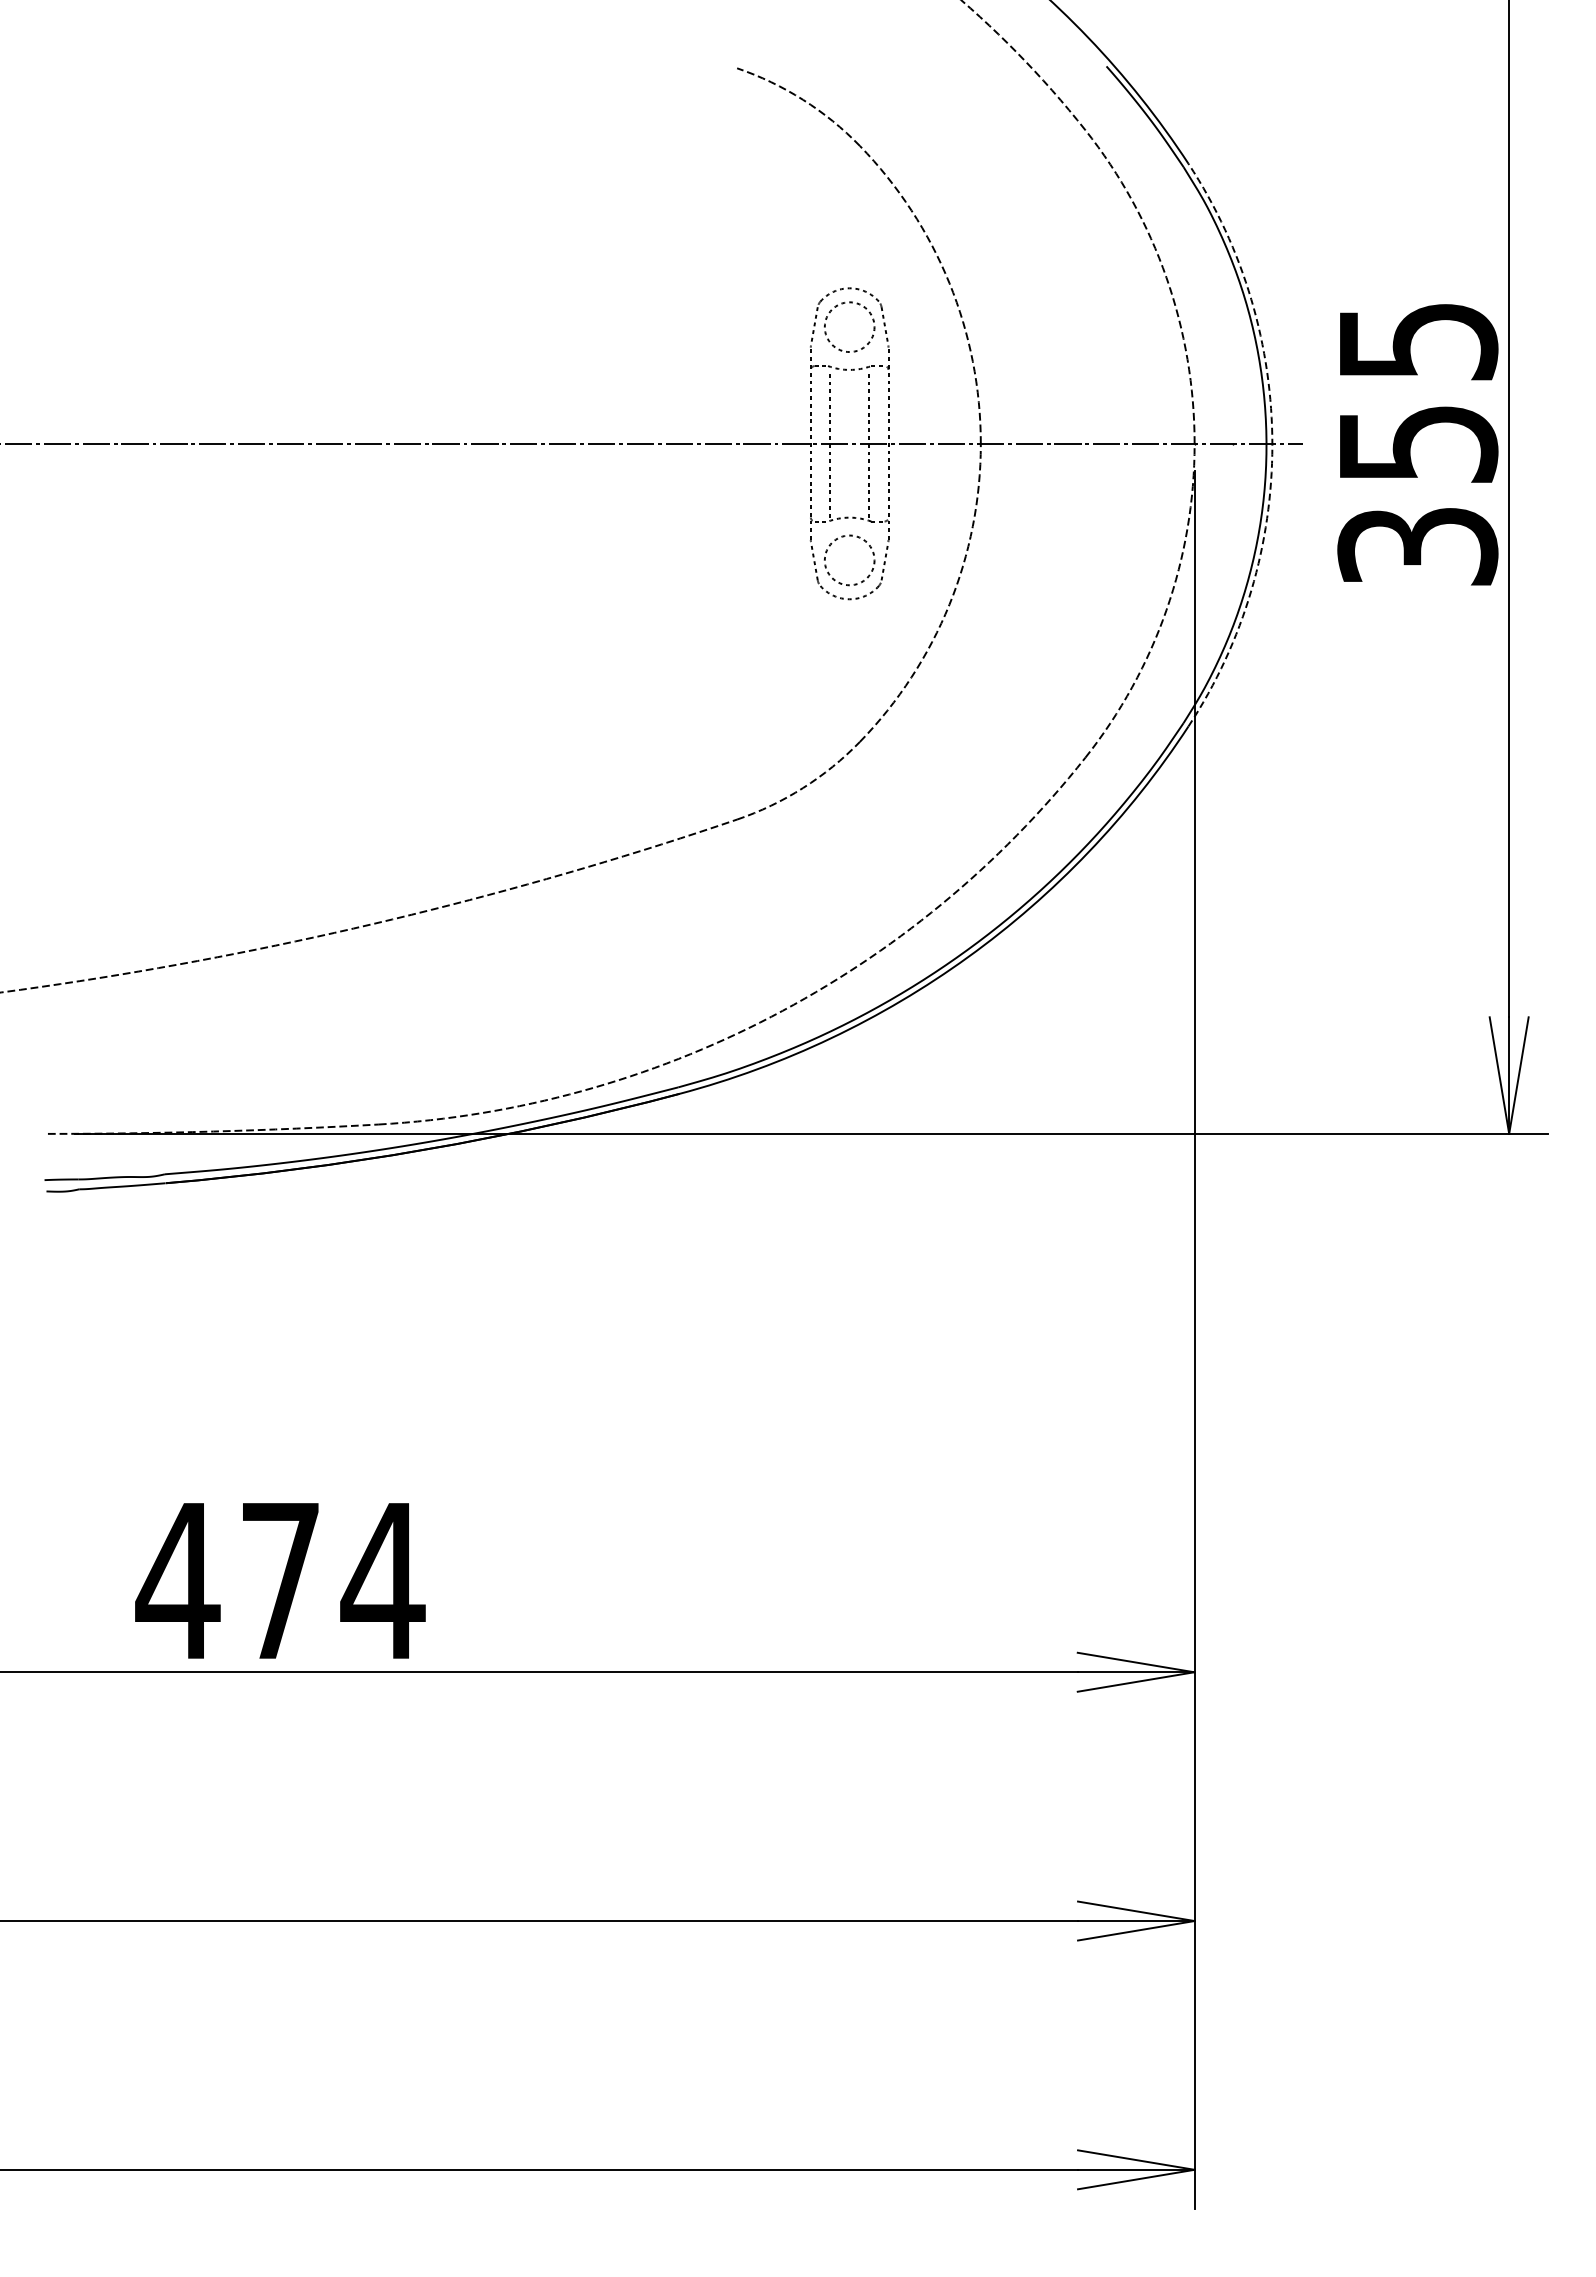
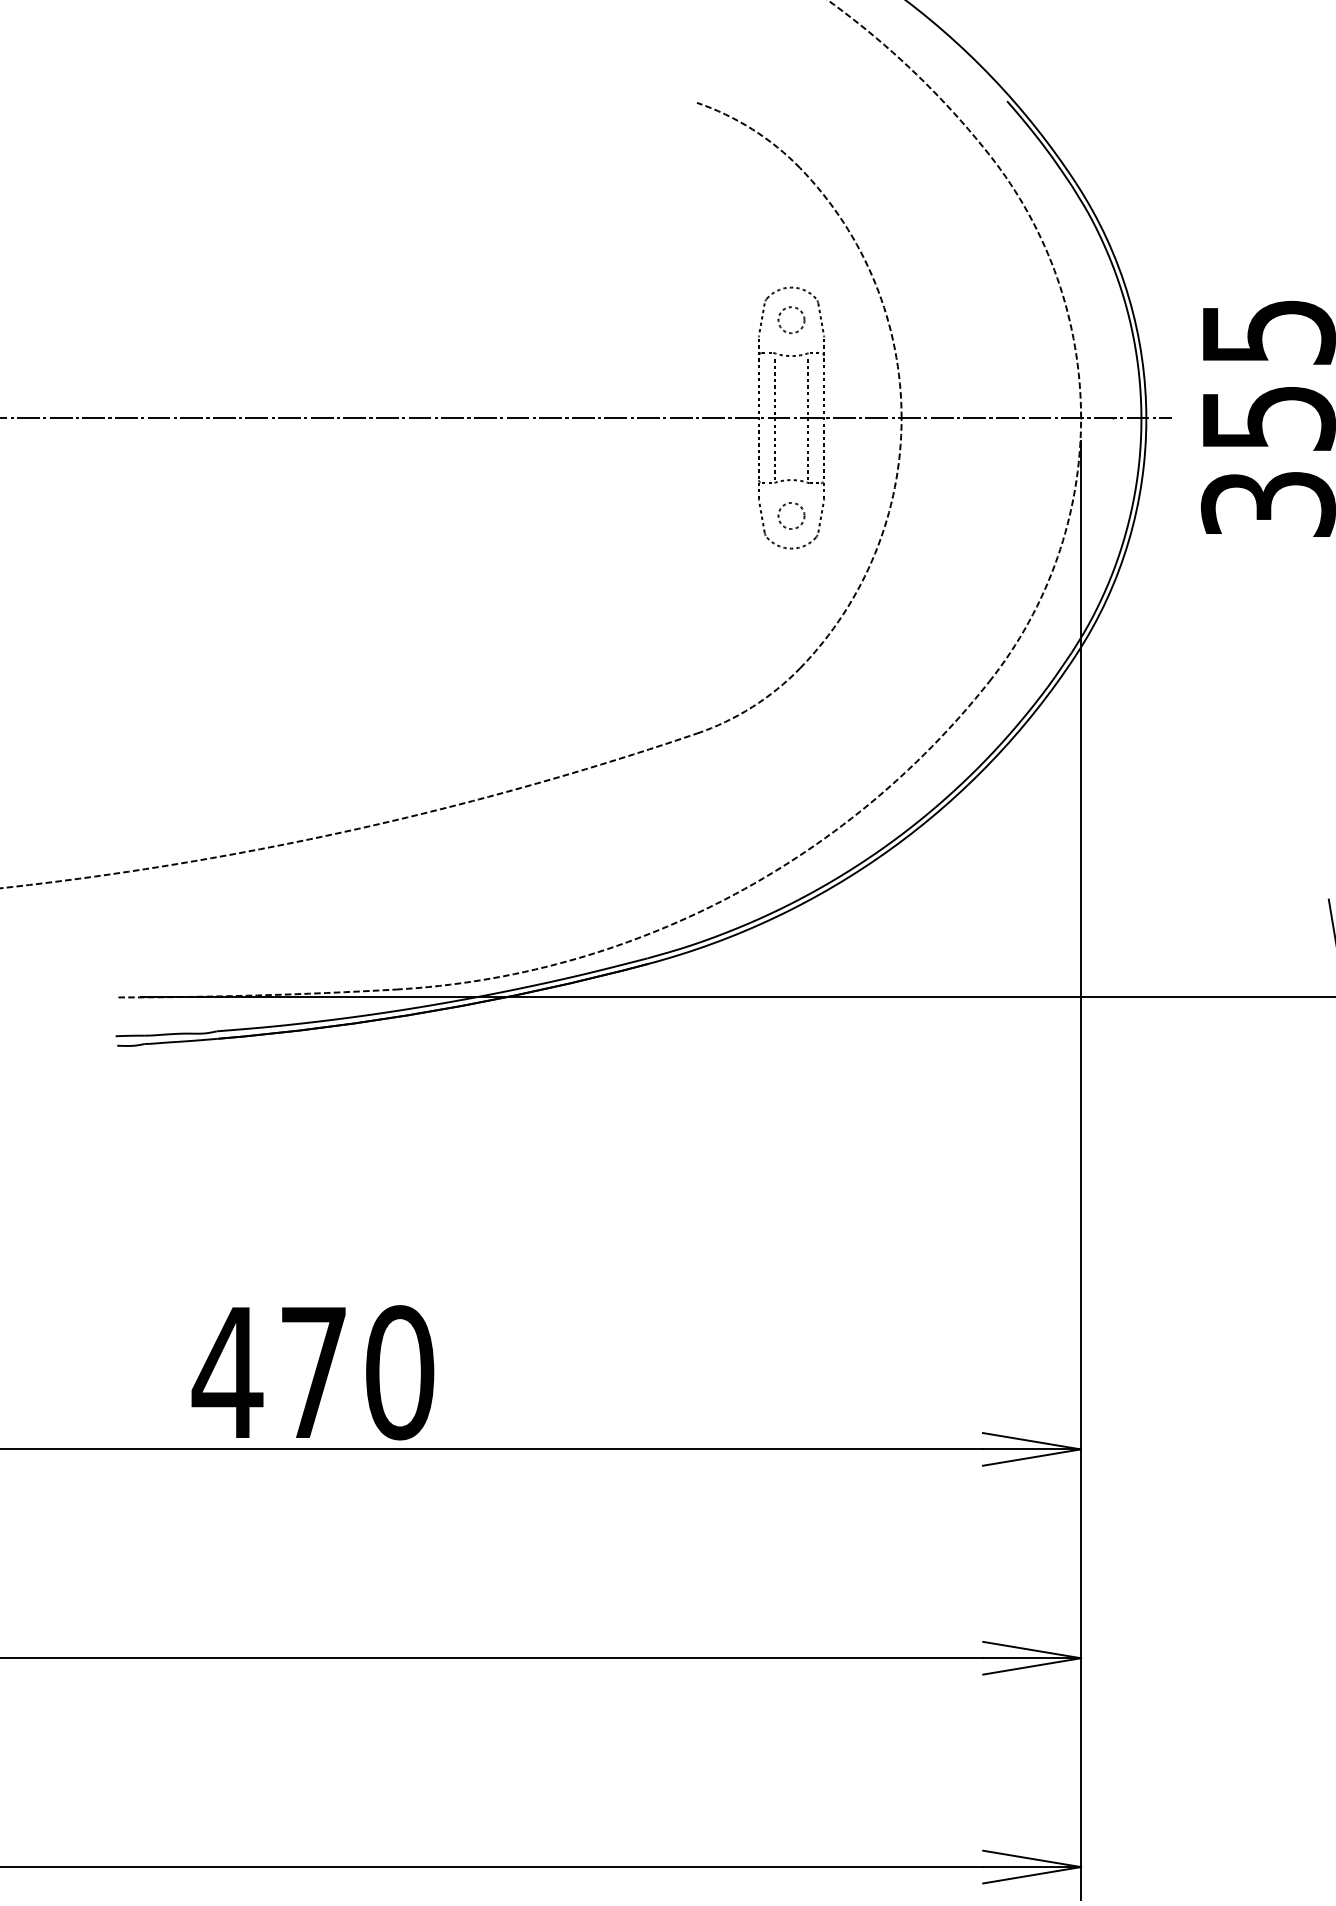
circle: (849, 326) -> (791, 319), size x0.62
arc: (1272, 445) -> (1146, 419), dashed -> solid
circle: (849, 559) -> (791, 515), size x0.62
text: (382, 1580) -> (399, 1372), 474 -> 470

